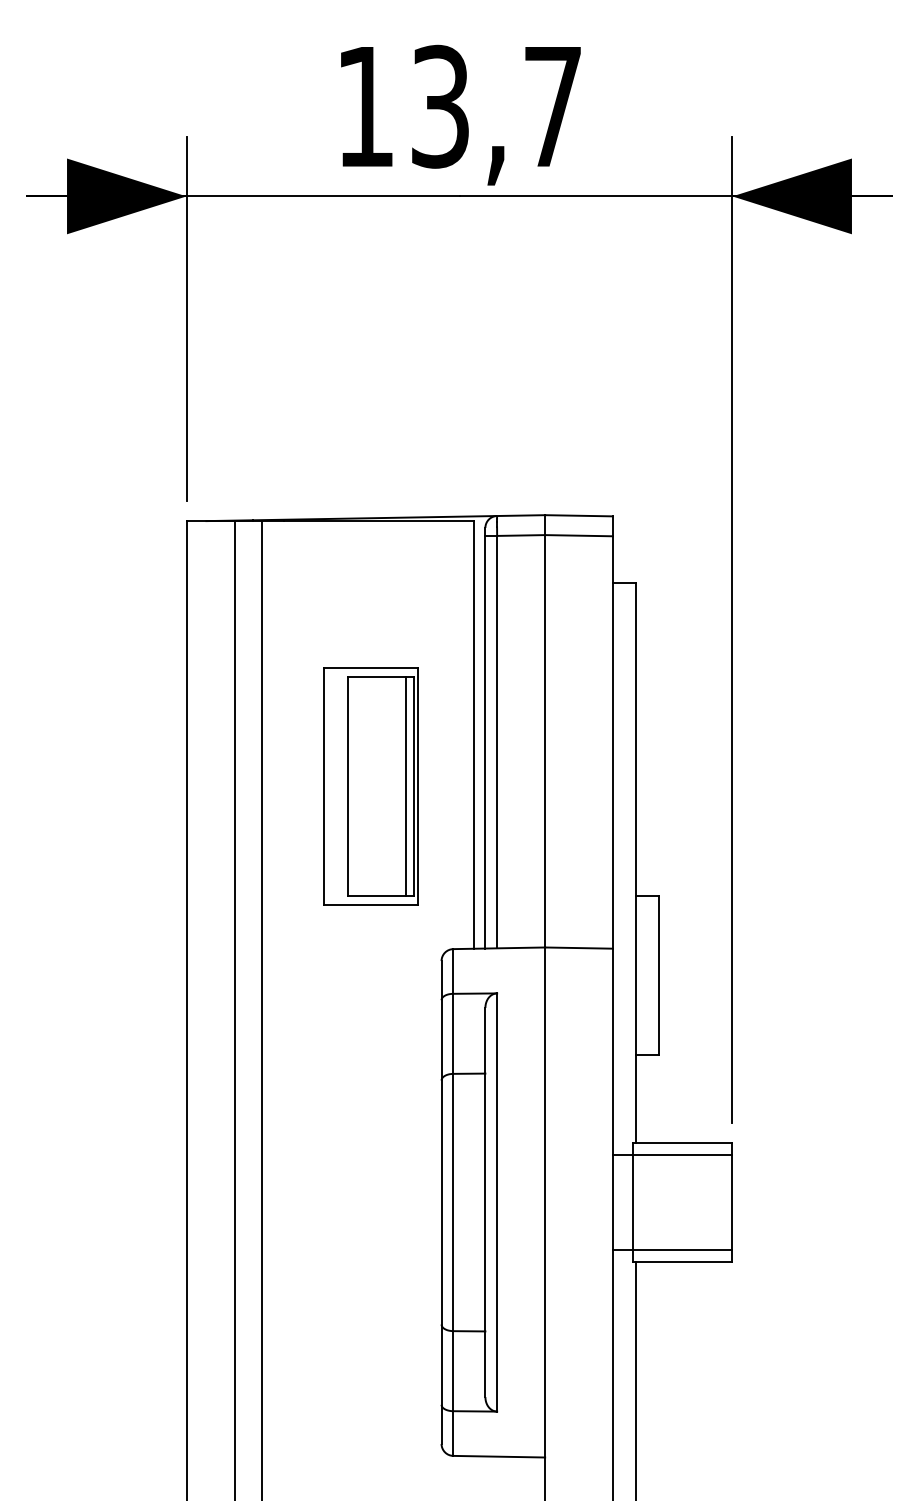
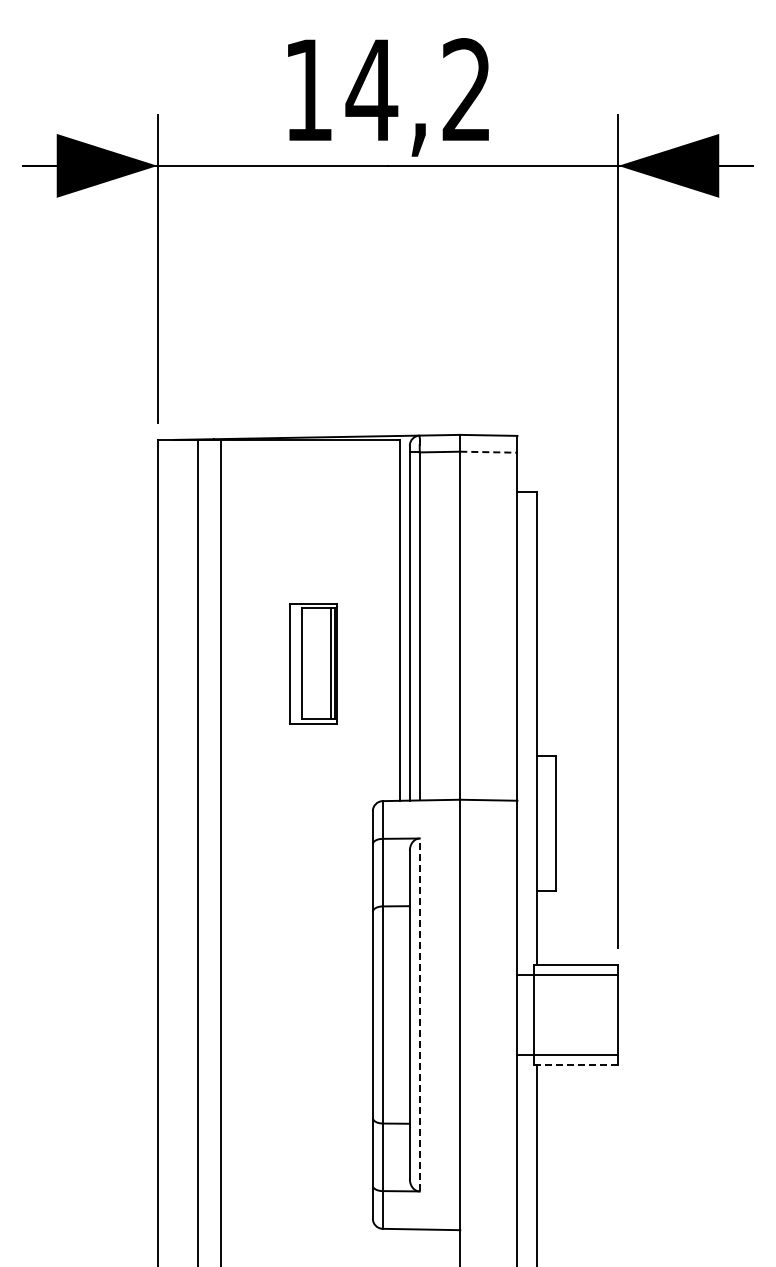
text: (494, 107) -> (417, 90), 13,7 -> 14,2
line: (578, 536) -> (488, 452), solid -> dashed
part: (371, 786) -> (313, 663), size x0.6
line: (496, 1201) -> (419, 1014), solid -> dashed
line: (681, 1262) -> (575, 1065), solid -> dashed

